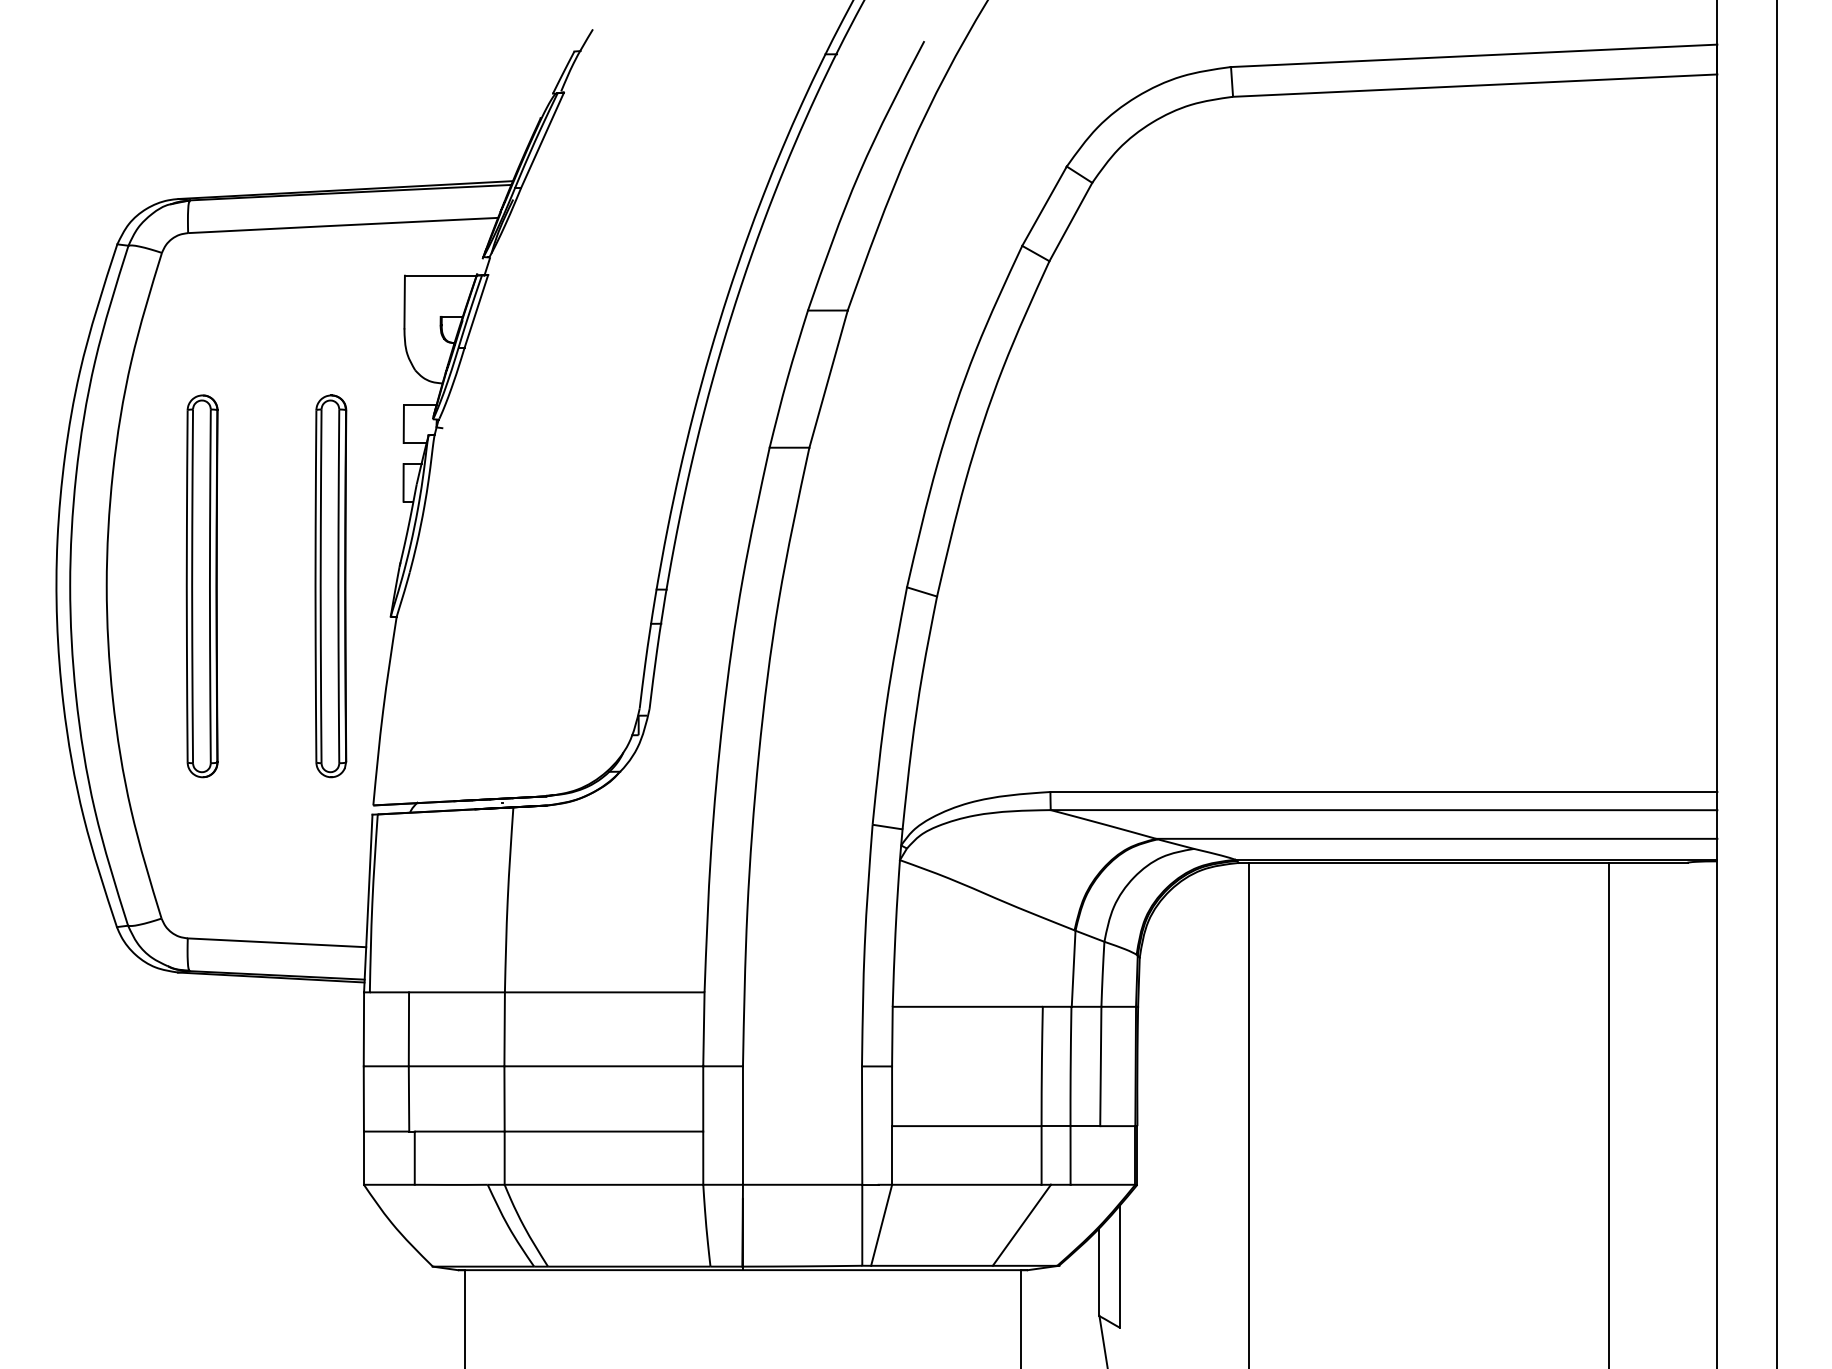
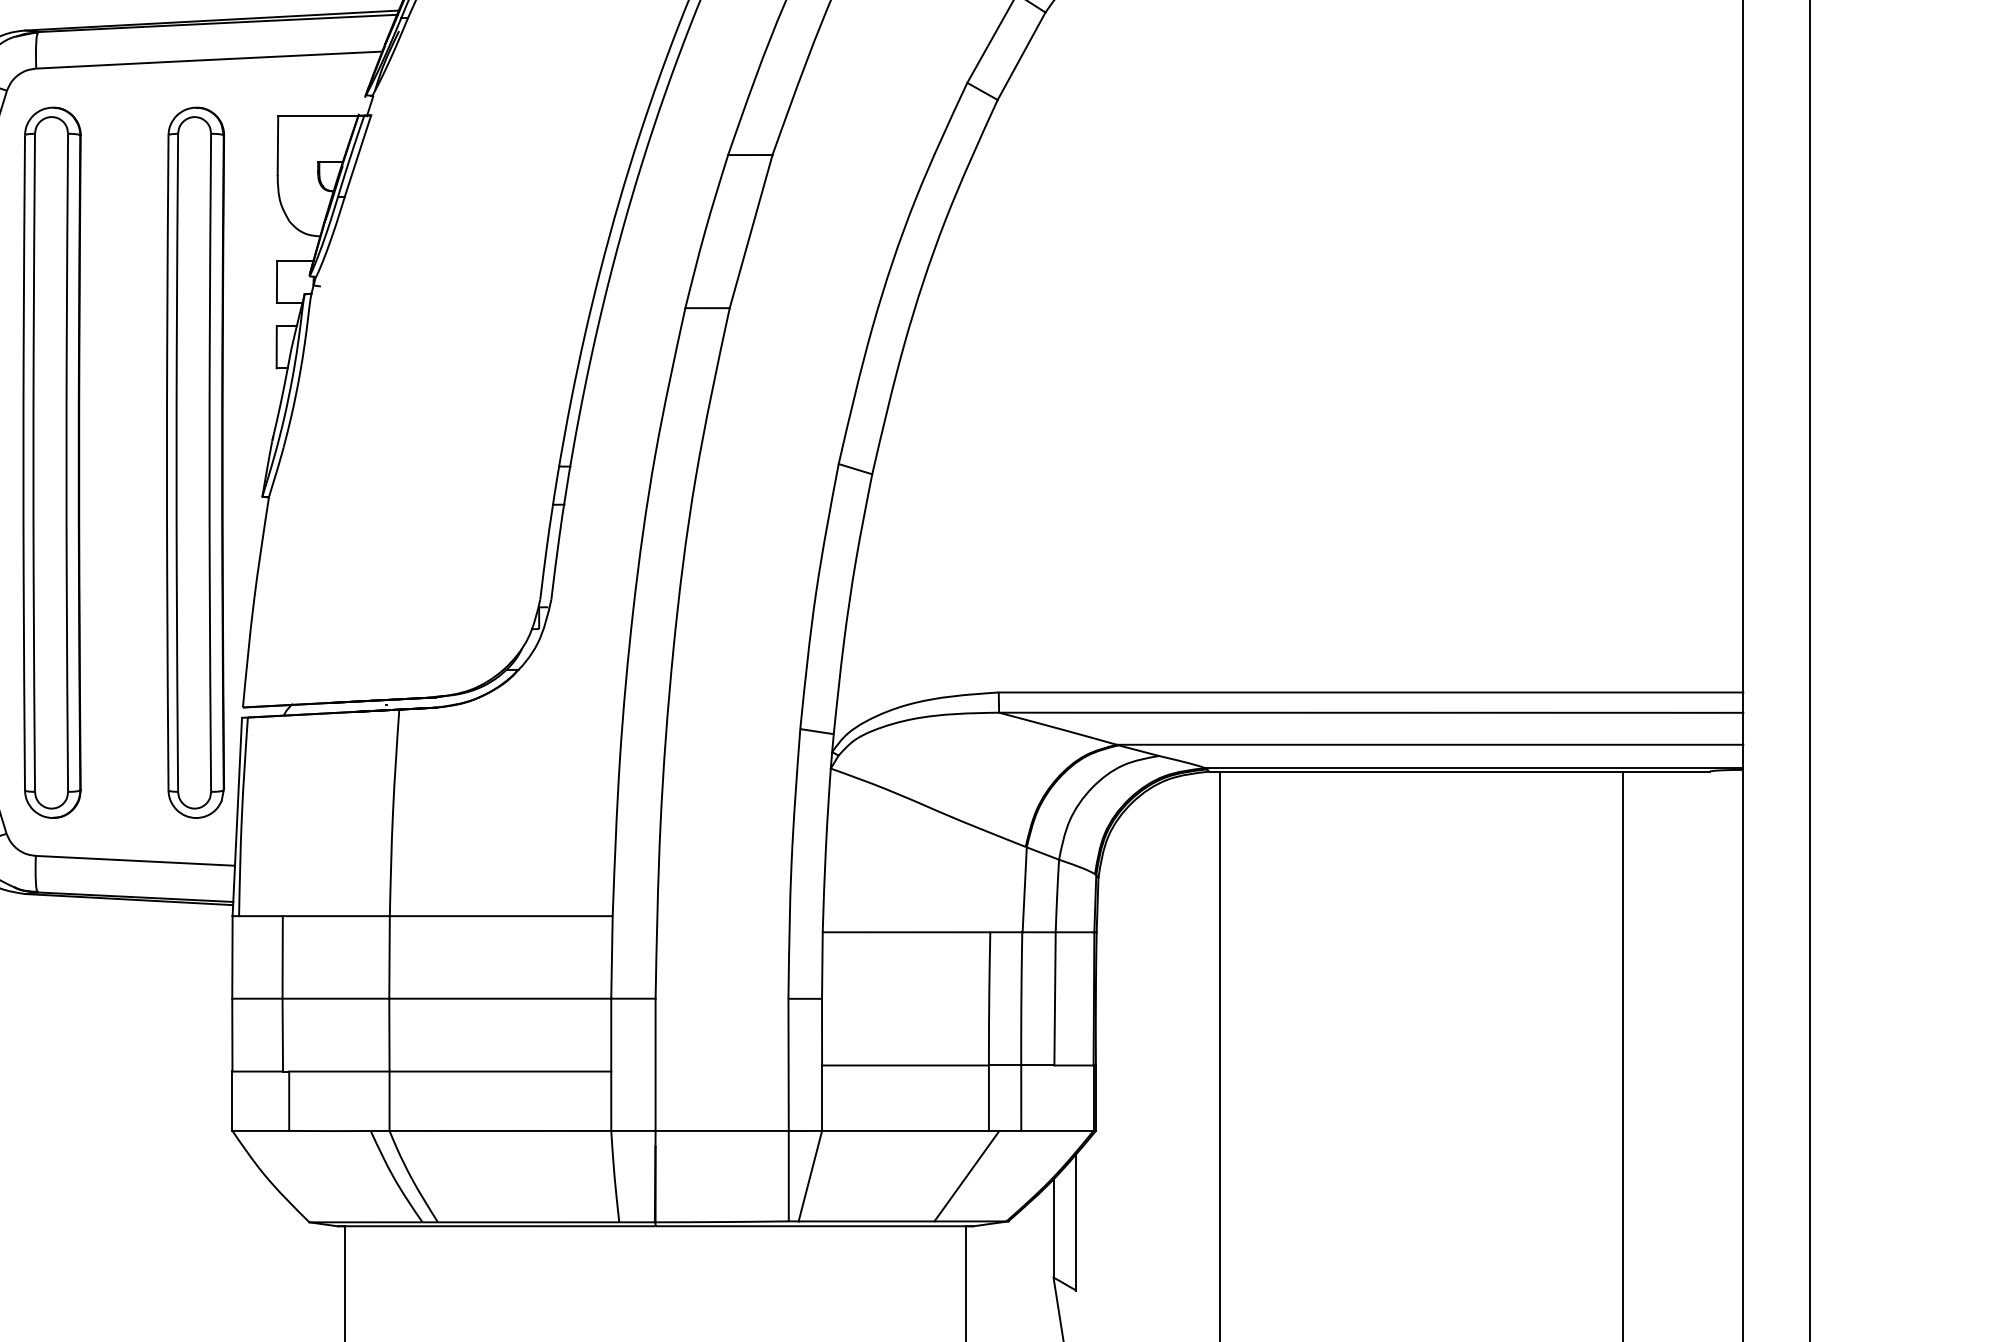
part: (201, 586) -> (51, 463), size x1.67
part: (330, 586) -> (195, 463), size x1.67

